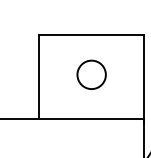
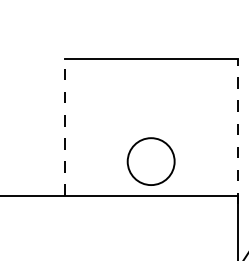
circle: (91, 74) -> (150, 161), moved
line: (39, 77) -> (65, 128), solid -> dashed
line: (144, 79) -> (238, 131), solid -> dashed

